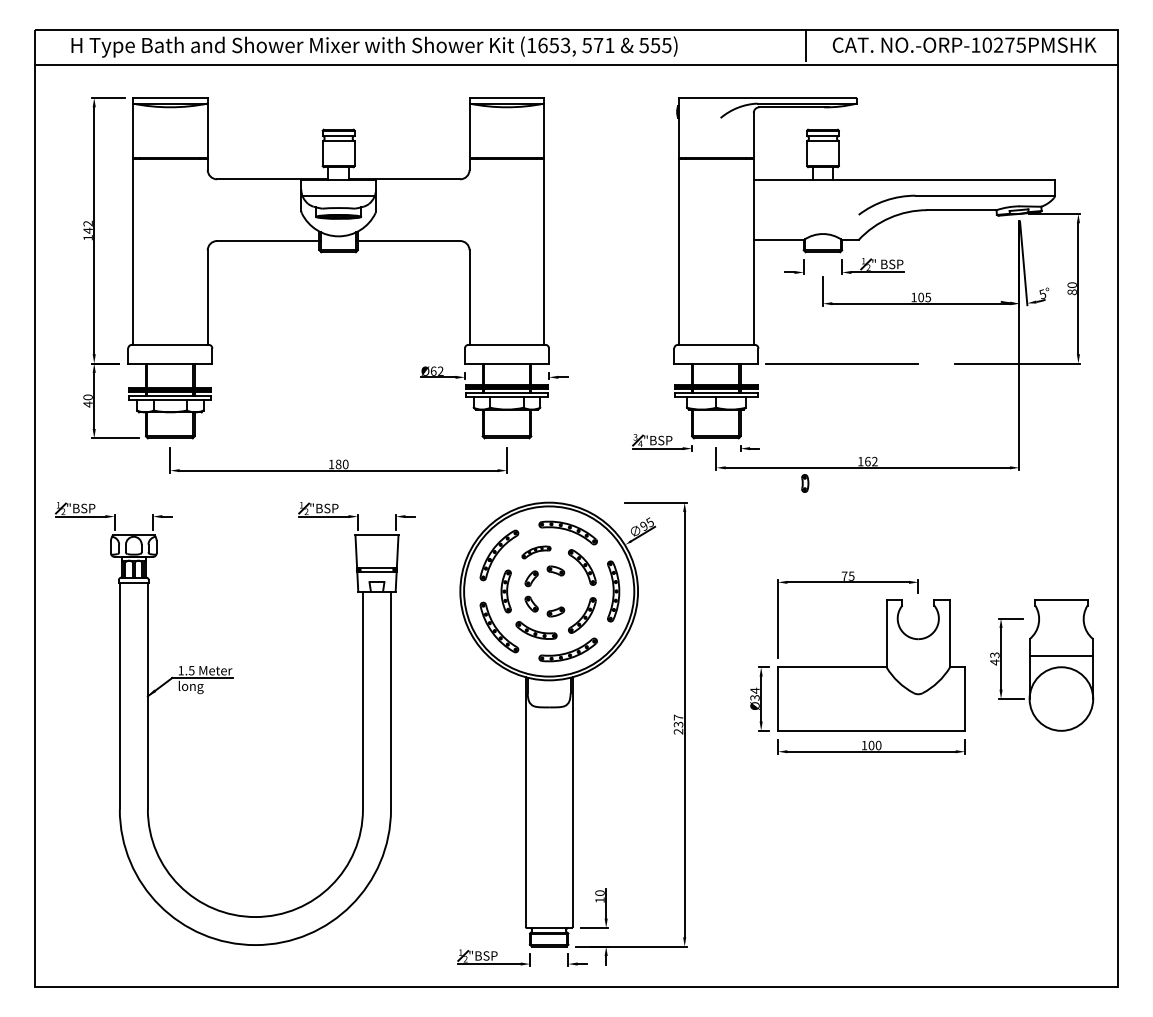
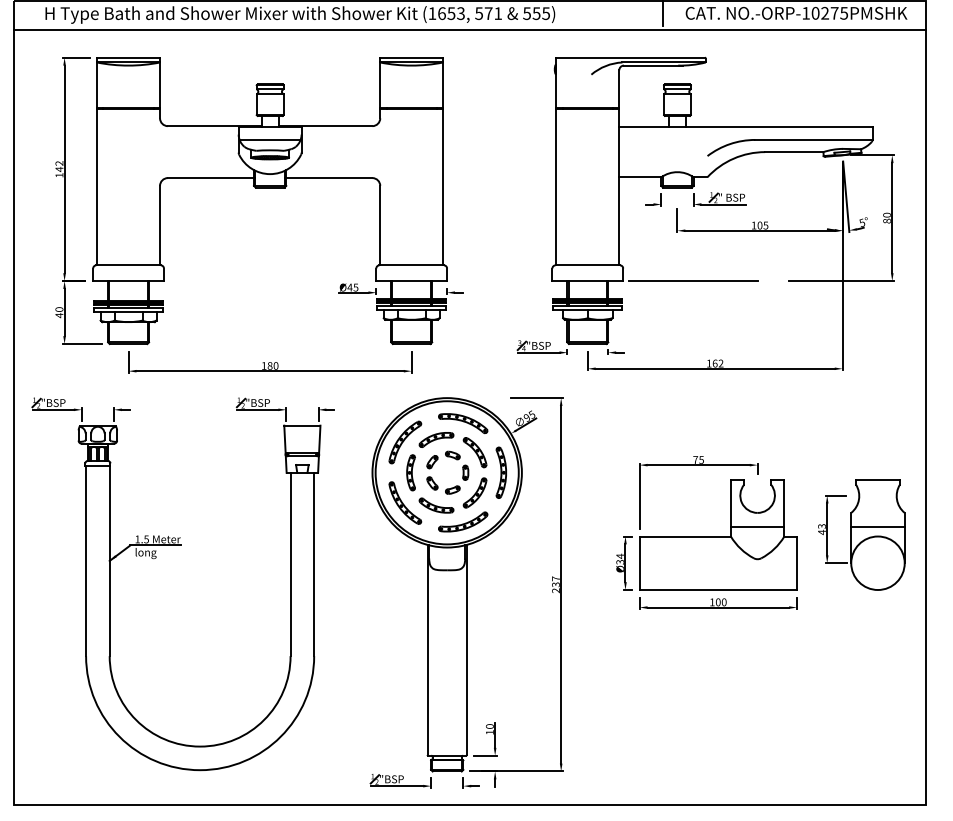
text: (436, 370) -> (352, 286), Ø62 -> Ø45
part: (805, 483) -> (465, 472), moved
part: (536, 552) -> (436, 440), size x1.43
line: (918, 656) -> (757, 527), added

